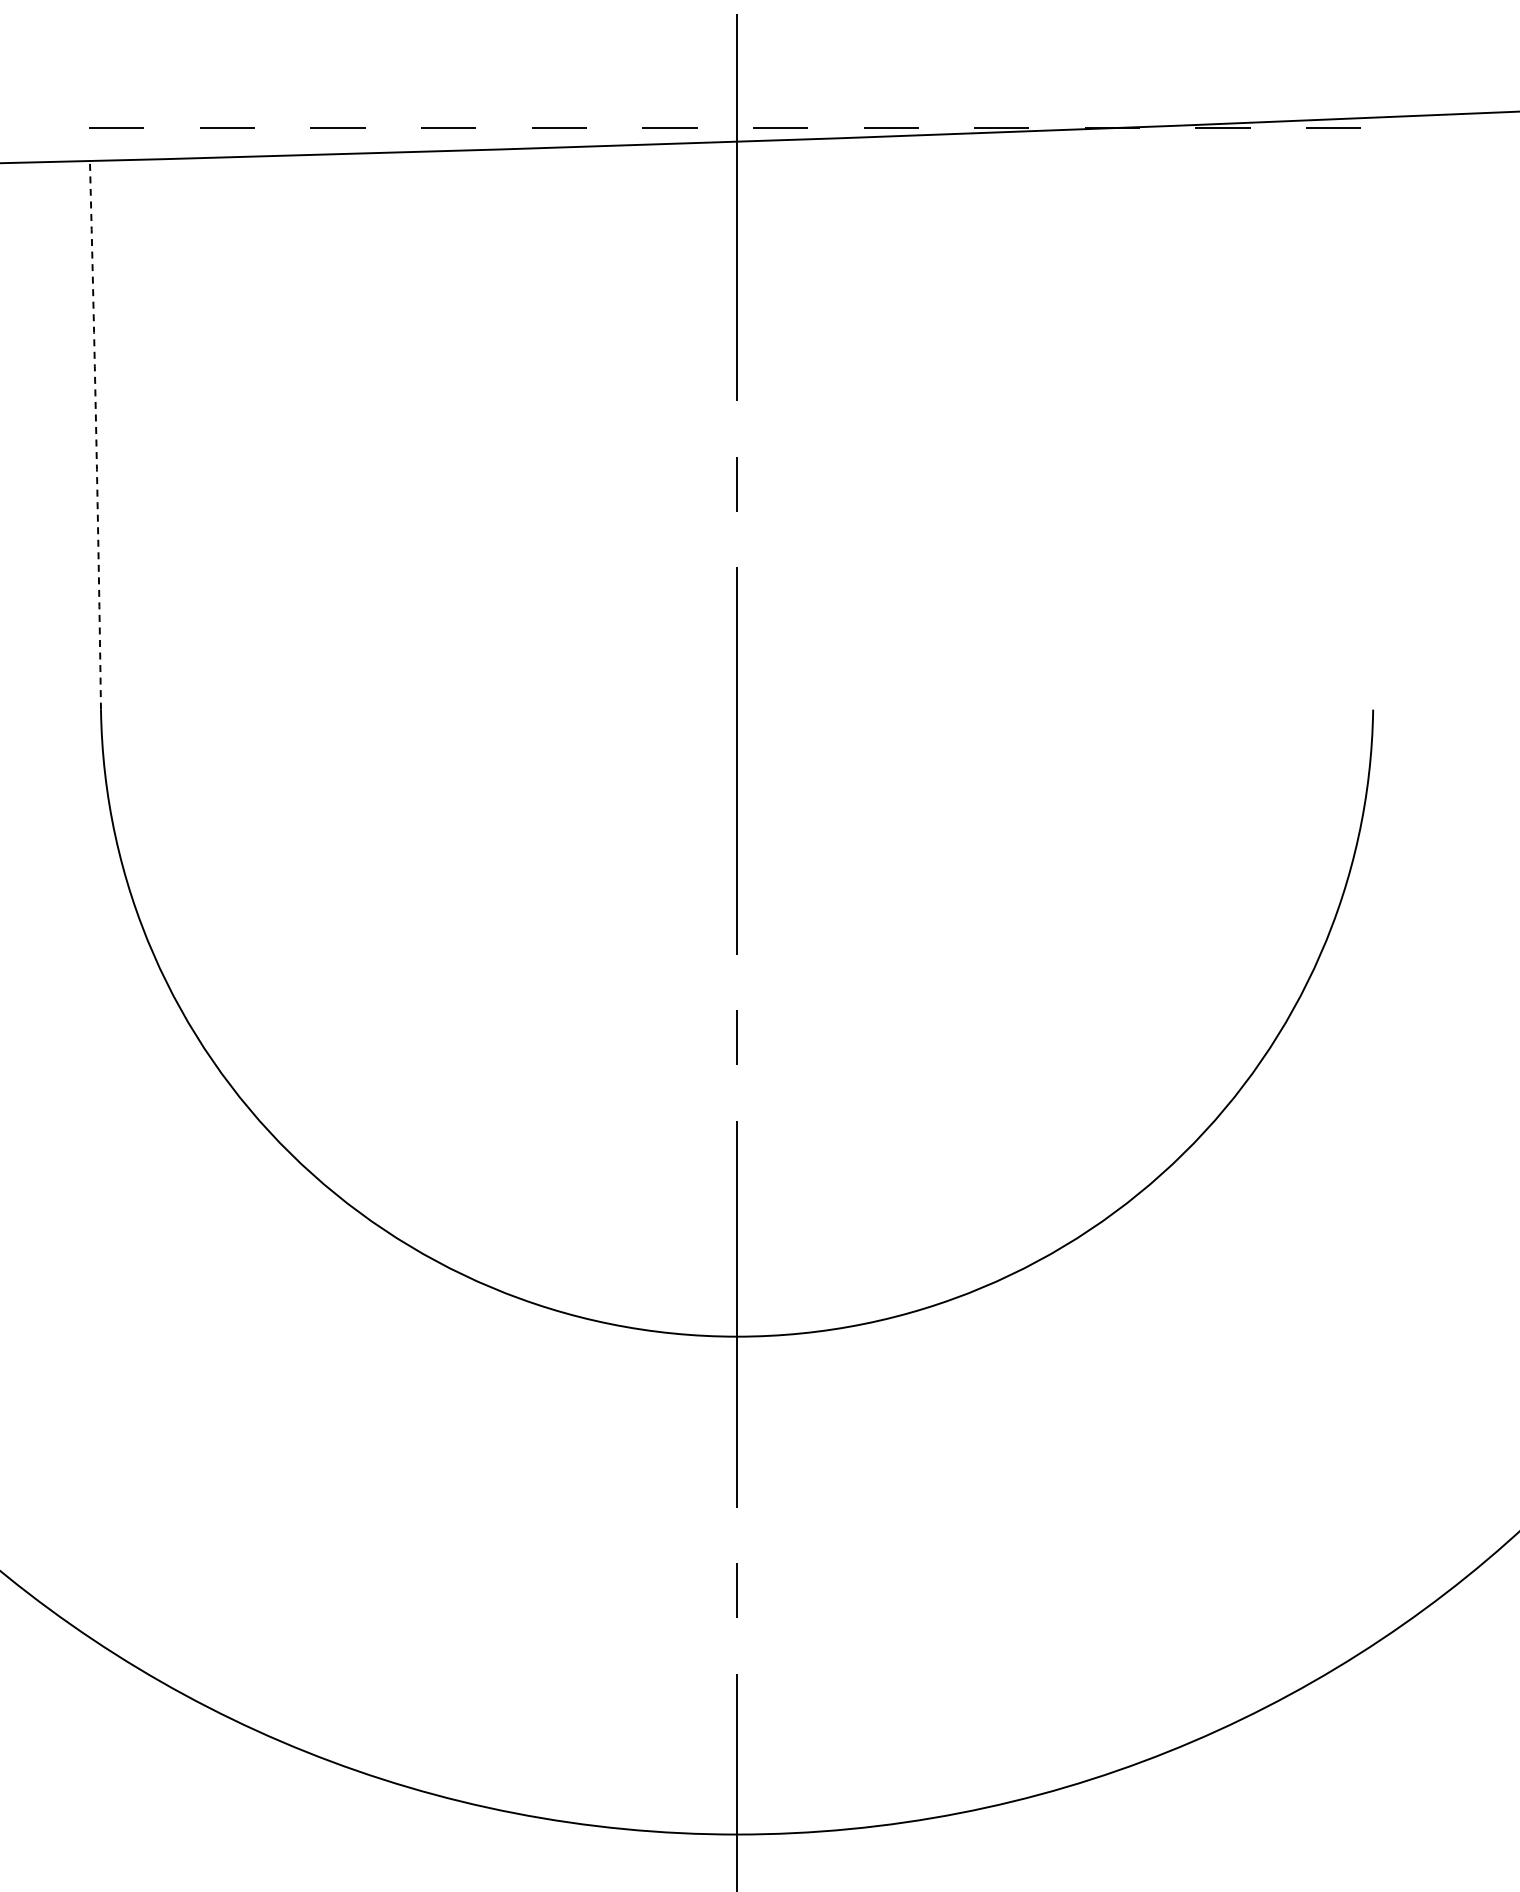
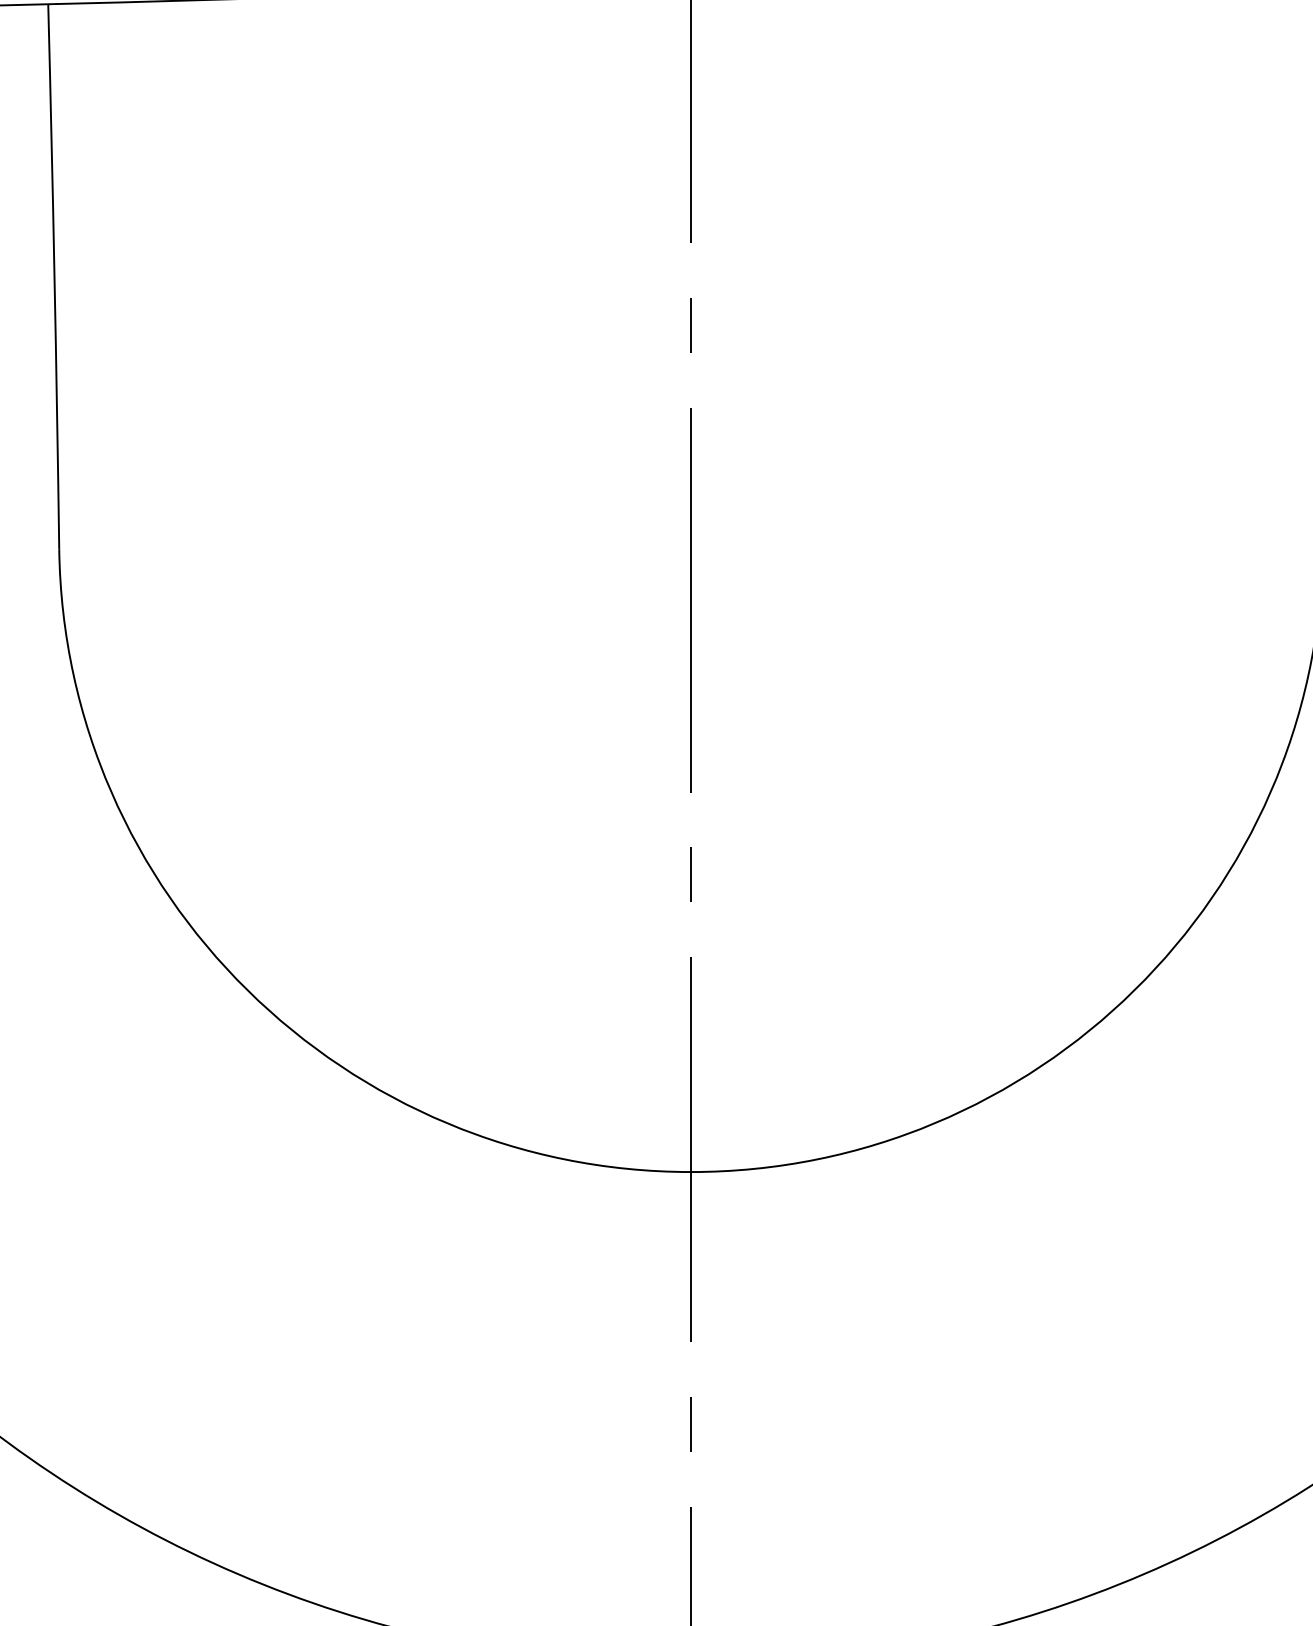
arc: (96, 435) -> (54, 276), dashed -> solid

